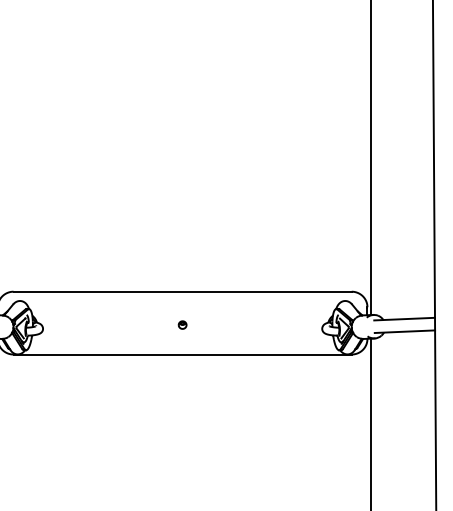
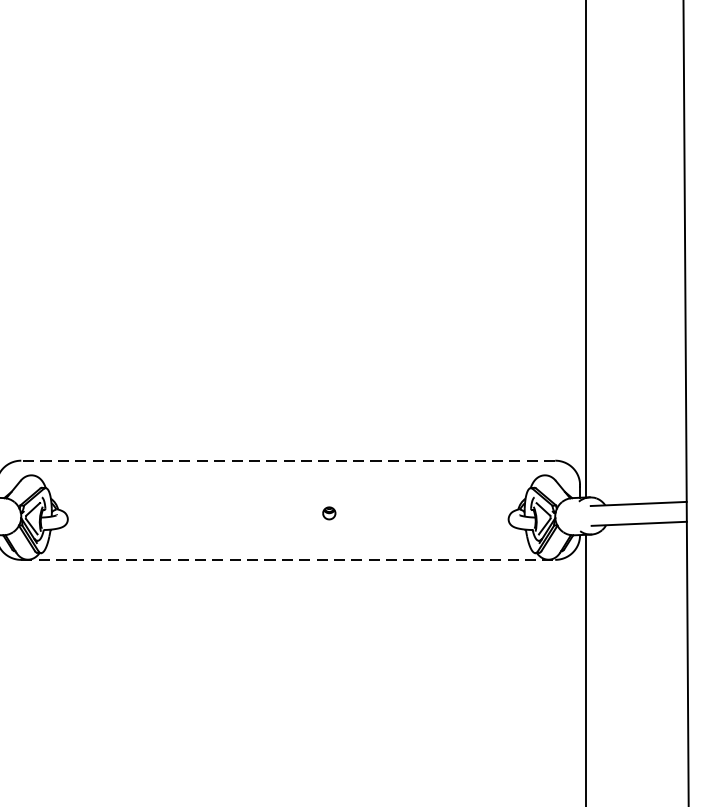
line: (182, 291) -> (288, 460), solid -> dashed
part: (182, 324) -> (329, 512), moved
line: (183, 354) -> (289, 559), solid -> dashed

